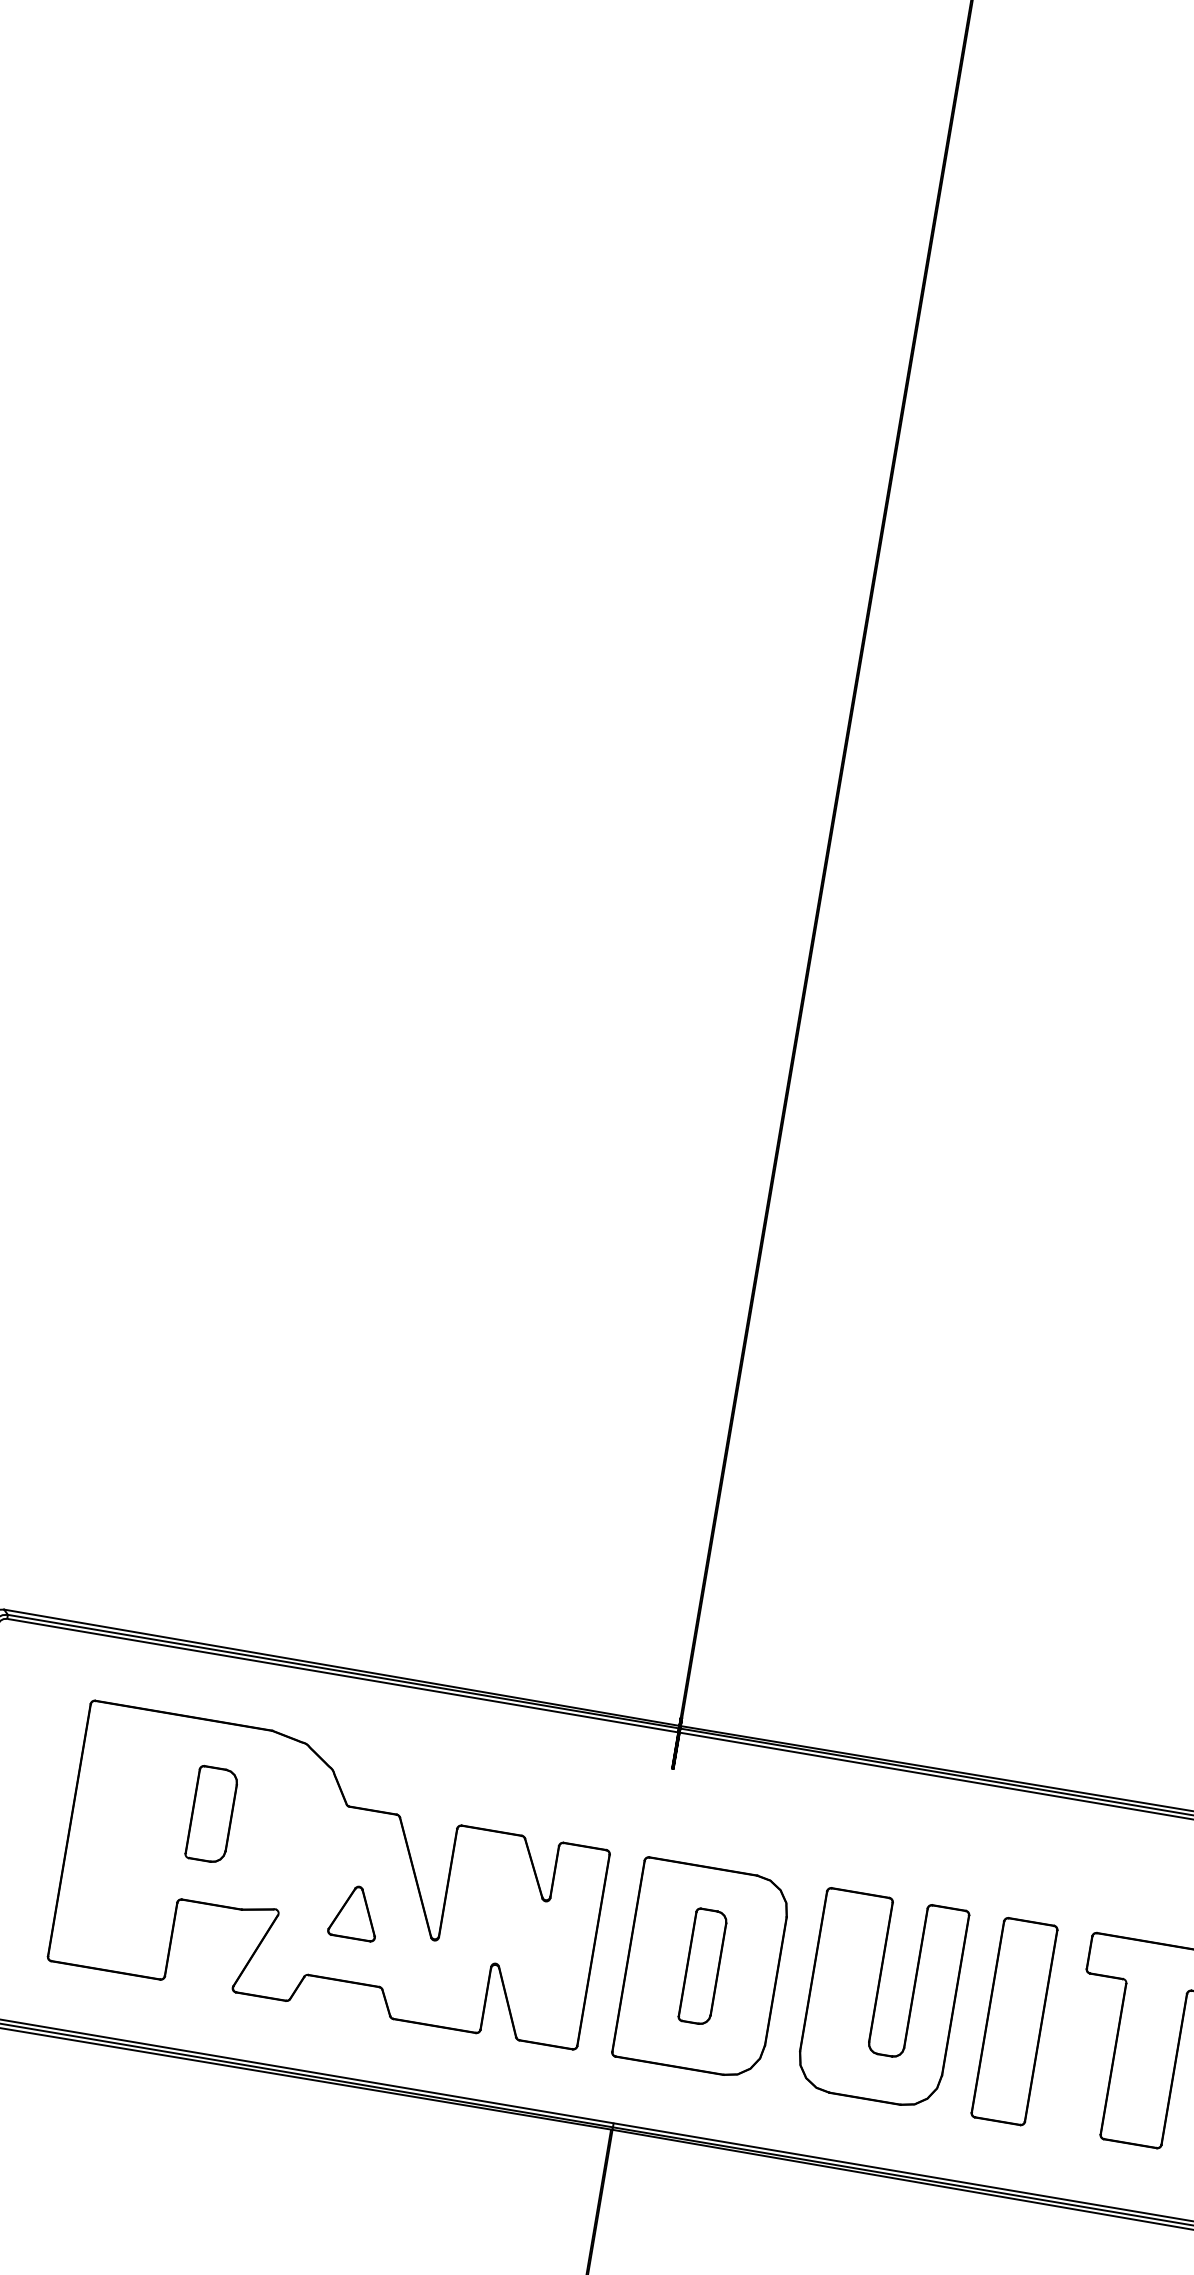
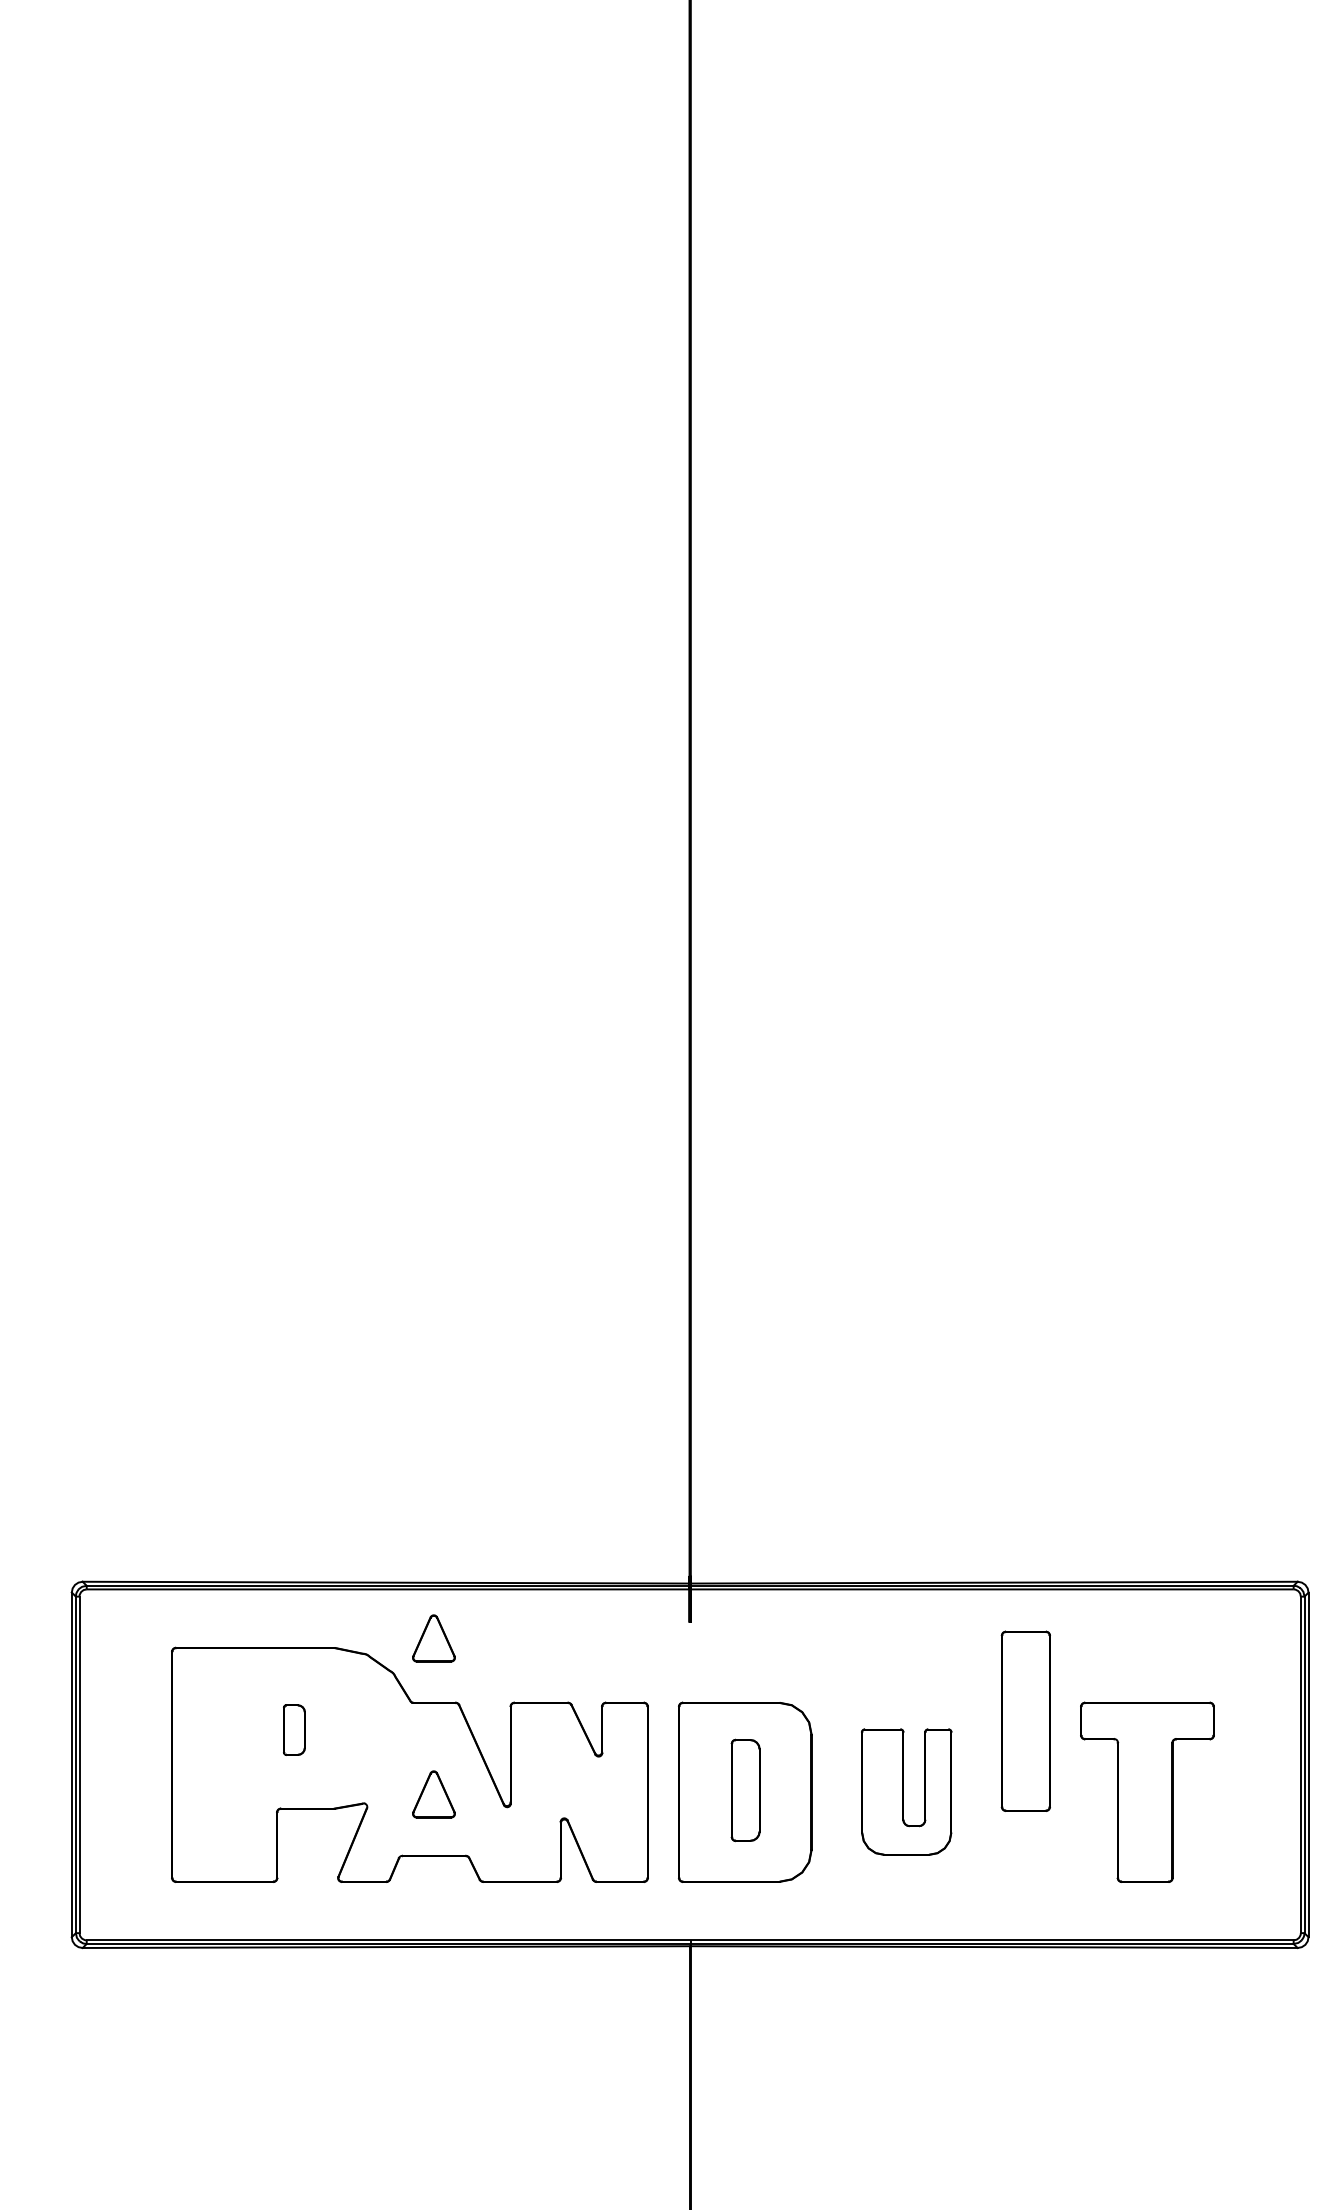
part: (384, 1738) -> (433, 1638), added
part: (212, 1813) -> (294, 1729), size x0.6
part: (881, 1998) -> (906, 1791), size x0.7
part: (1014, 2020) -> (1025, 1720), moved

